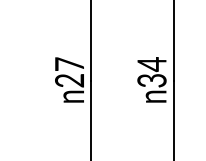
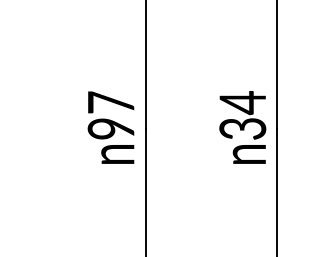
text: (69, 80) -> (110, 128), 27 -> 97

